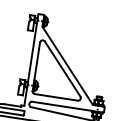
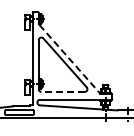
line: (67, 66) -> (69, 59), solid -> dashed
line: (56, 97) -> (63, 91), solid -> dashed

